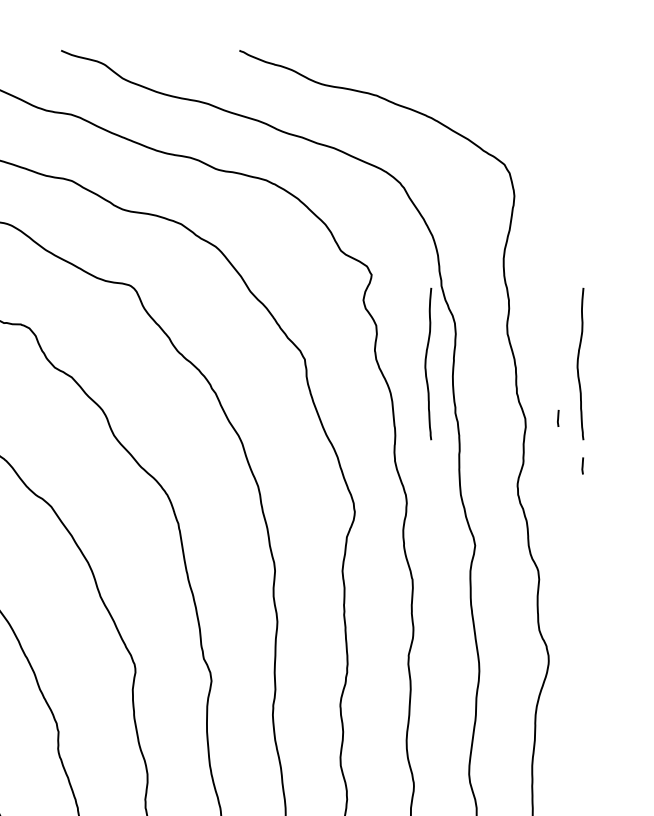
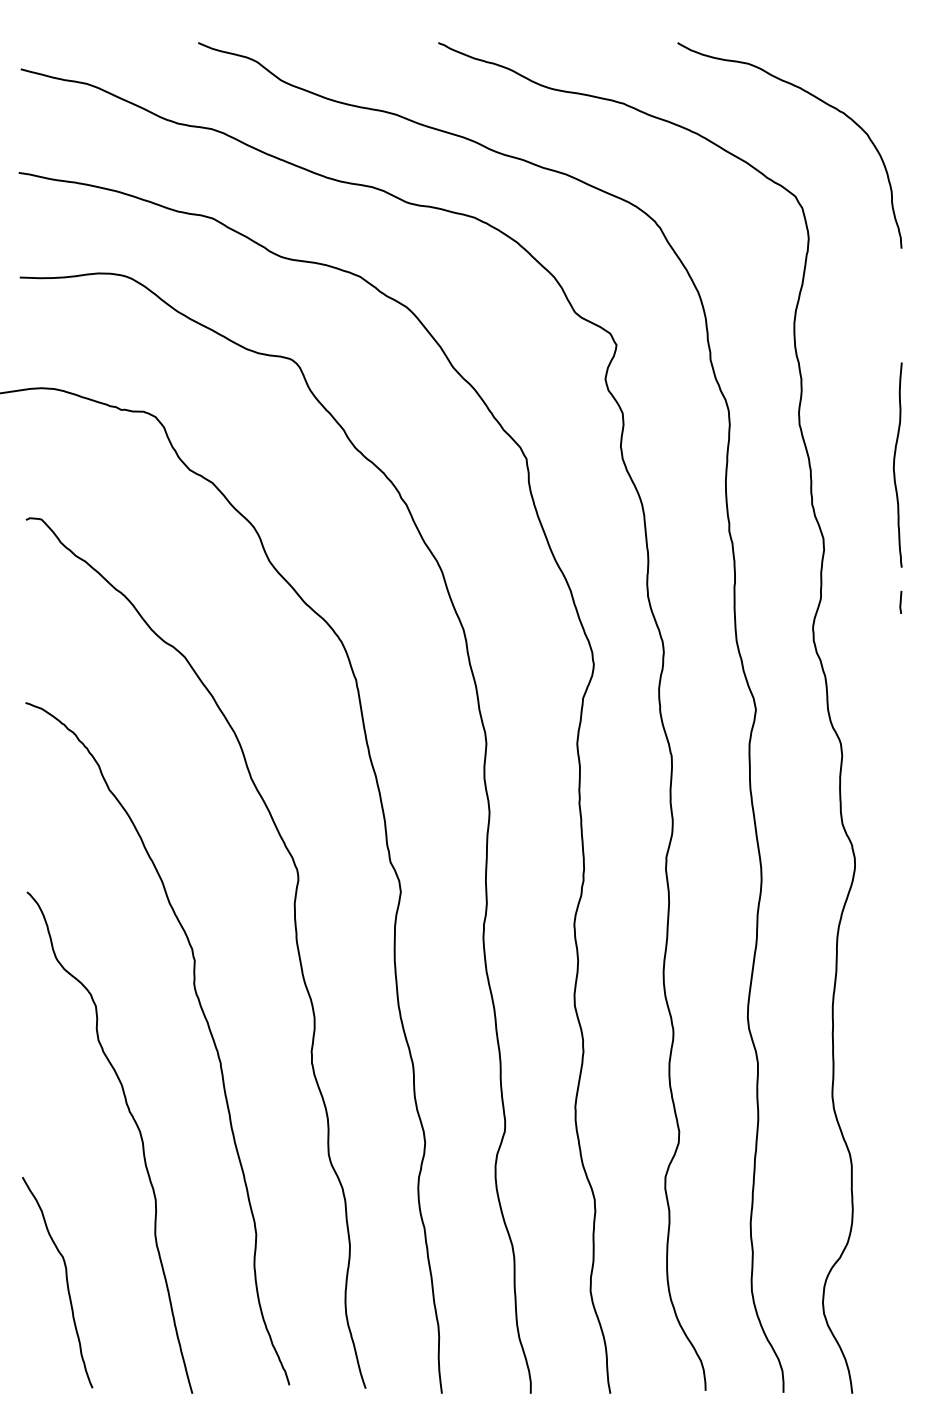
curve: (520, 92) -> (817, 99), added
curve: (425, 363) -> (689, 464), removed
line: (558, 417) -> (867, 537), removed

